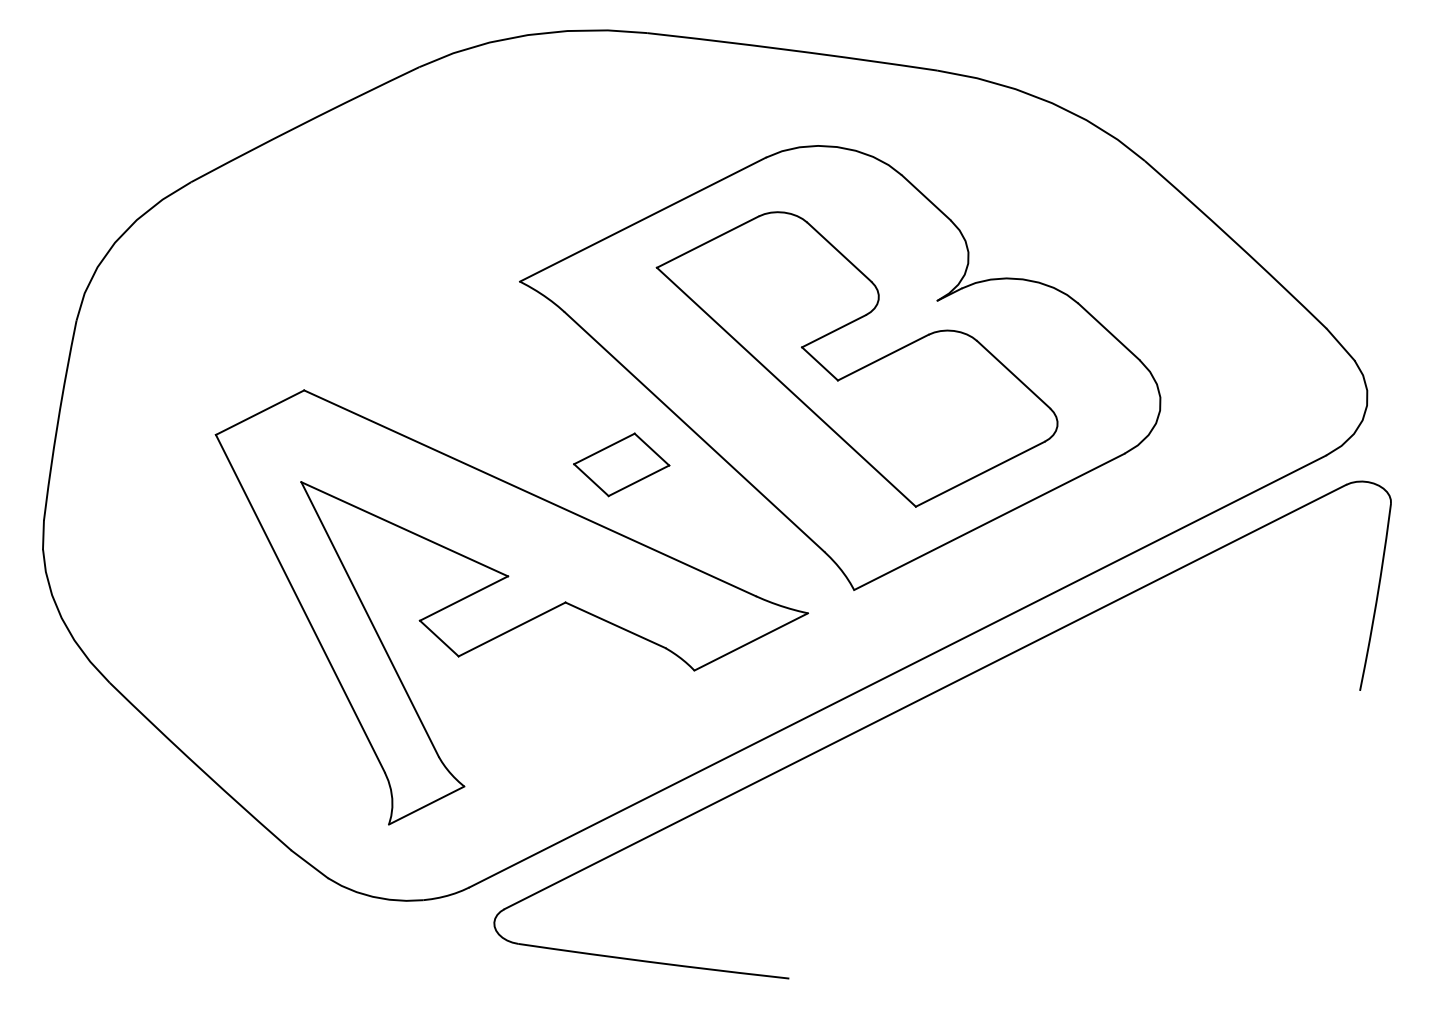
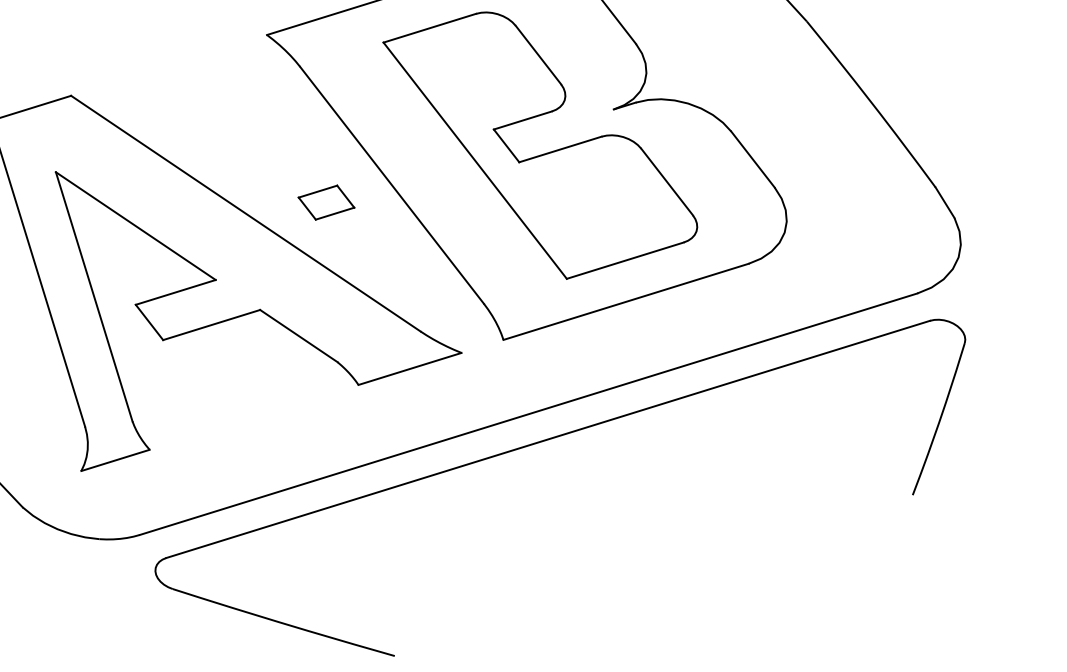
part: (621, 464) -> (326, 202), size x0.7

